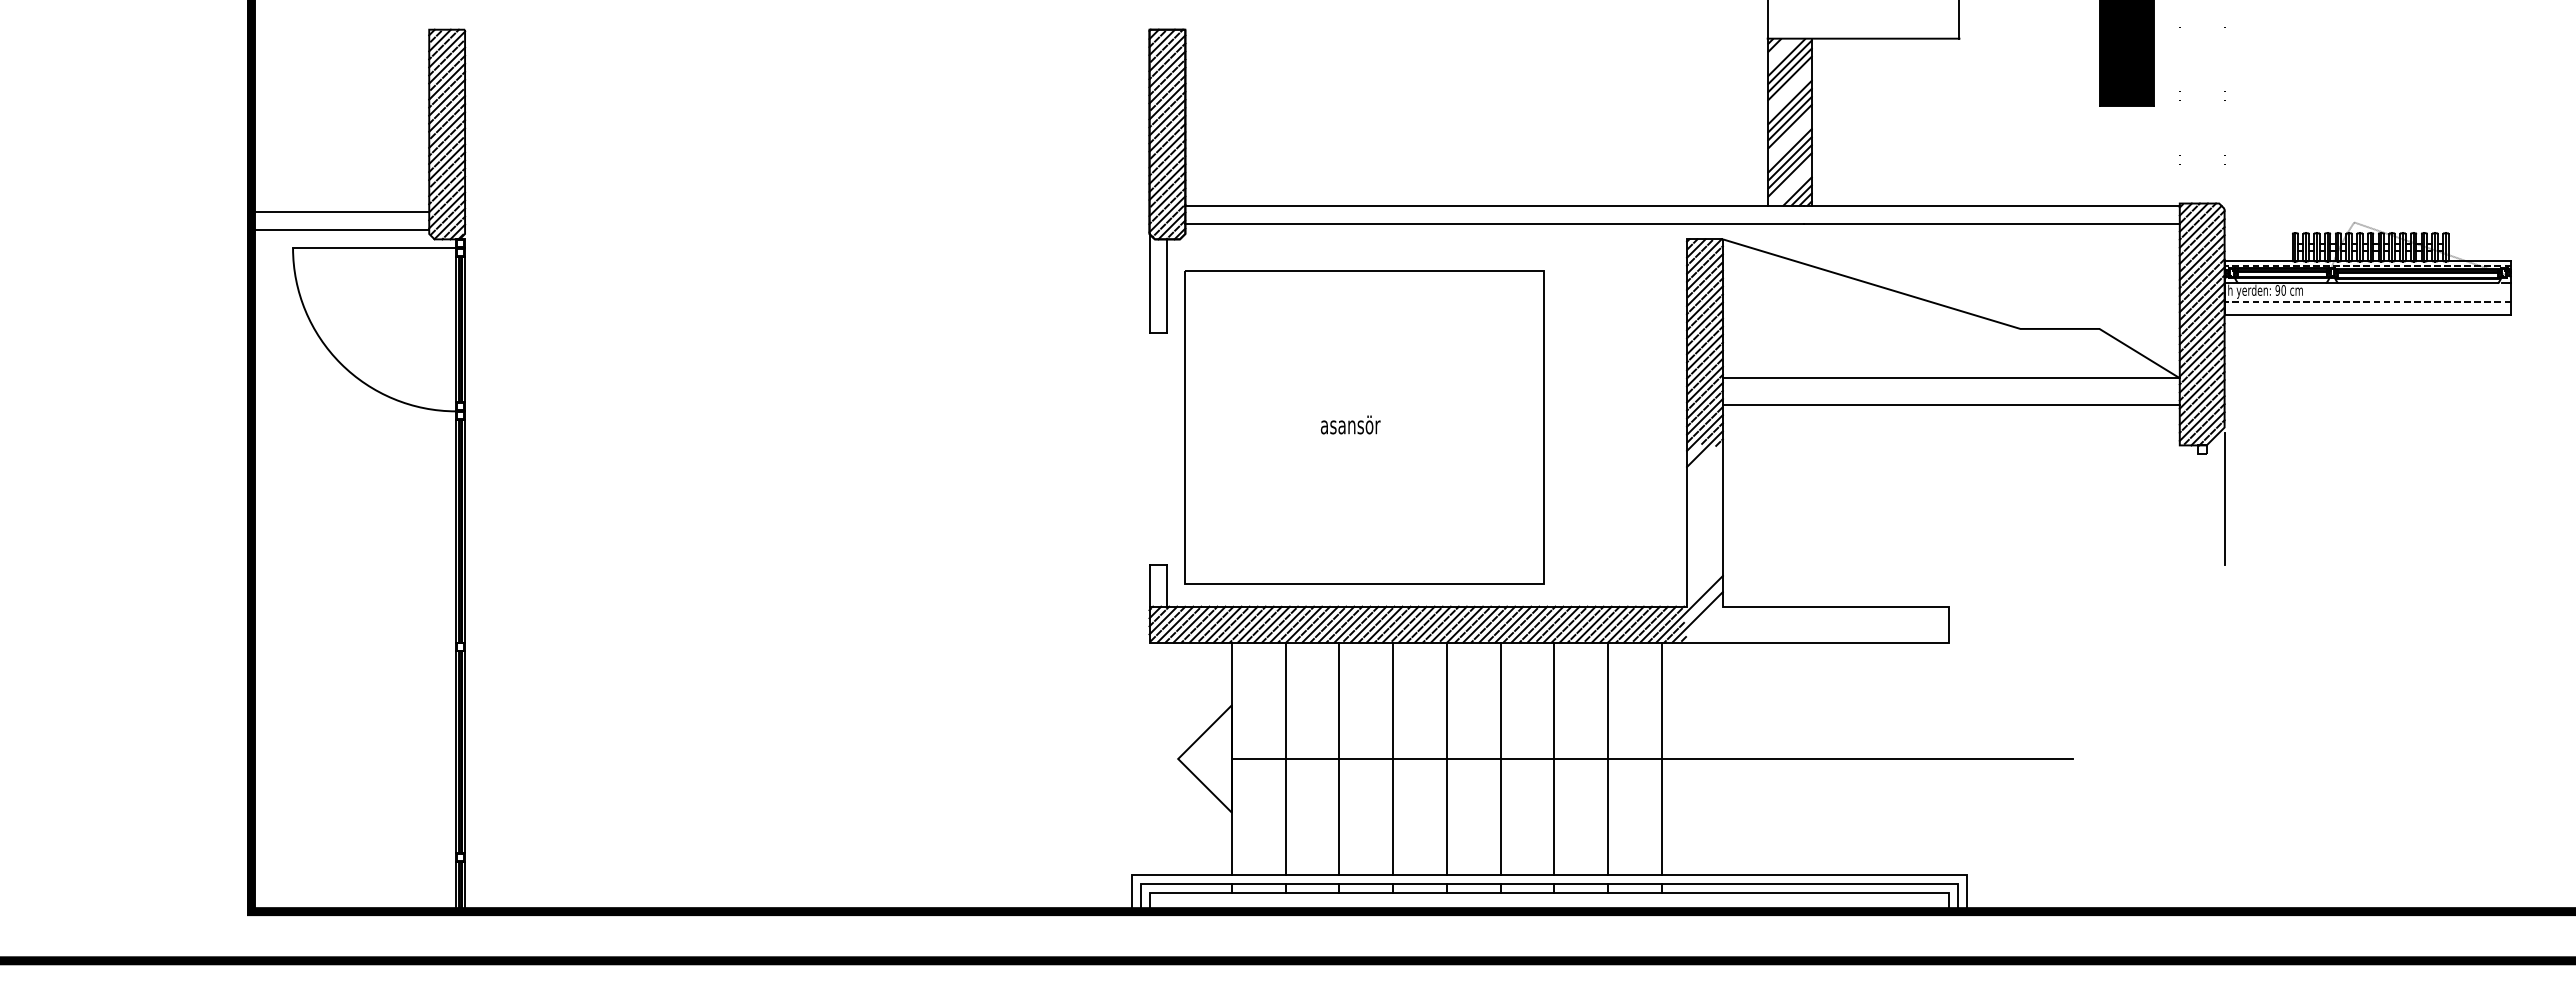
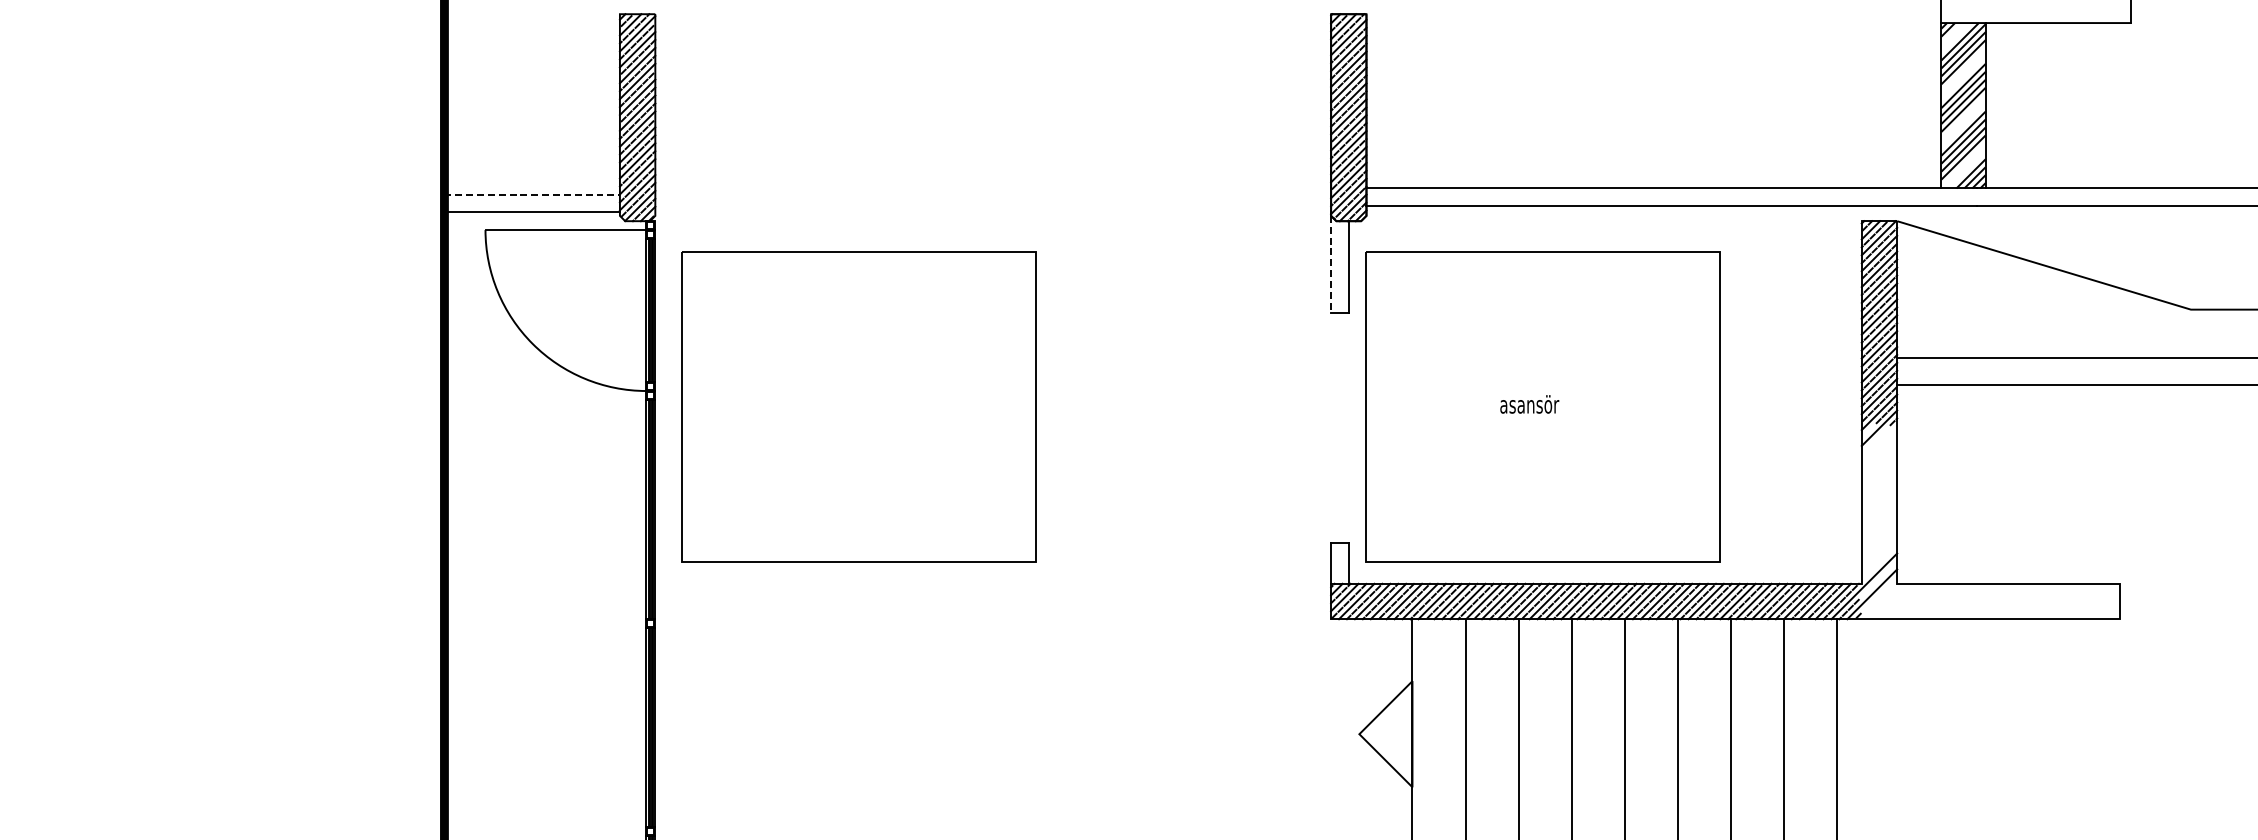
line: (340, 212) -> (532, 194), solid -> dashed
line: (1149, 283) -> (1331, 264), solid -> dashed
part: (671, 427) -> (859, 406), added
line: (1652, 758) -> (1827, 733), removed

